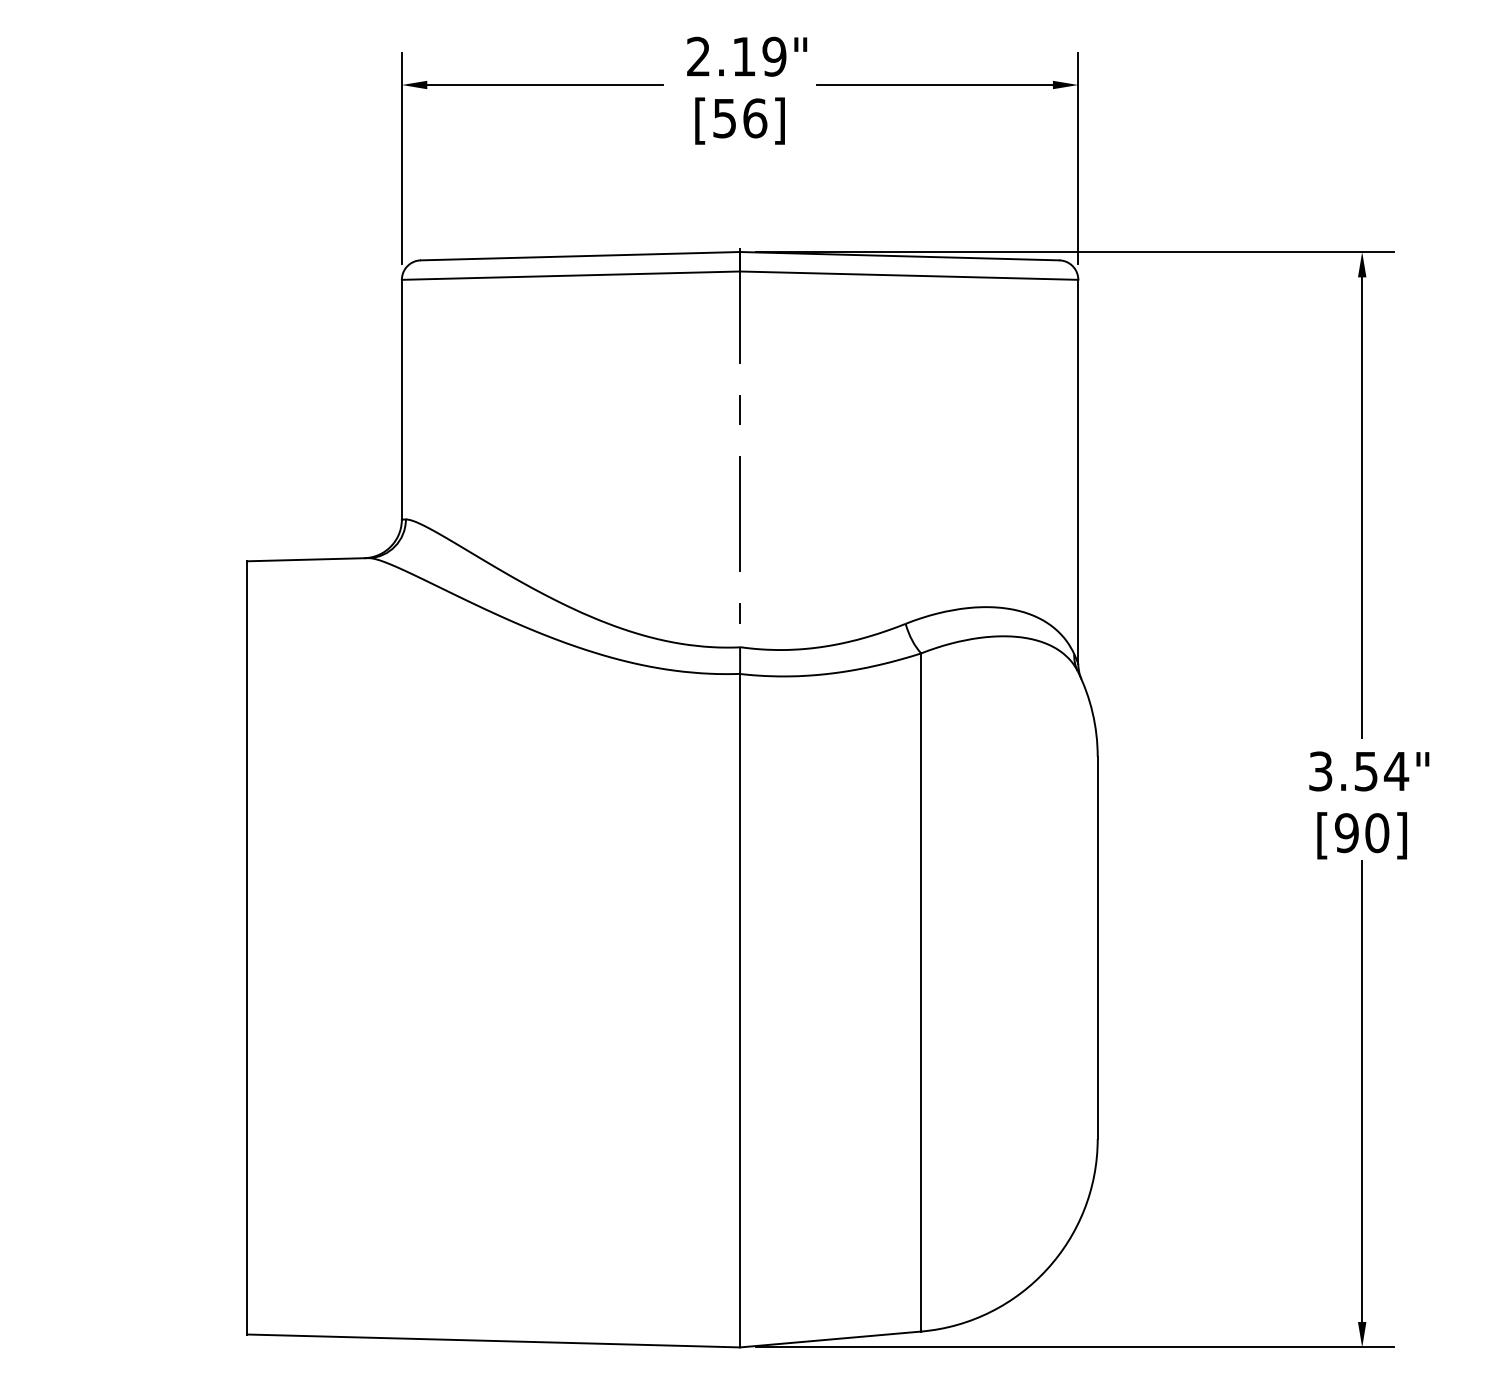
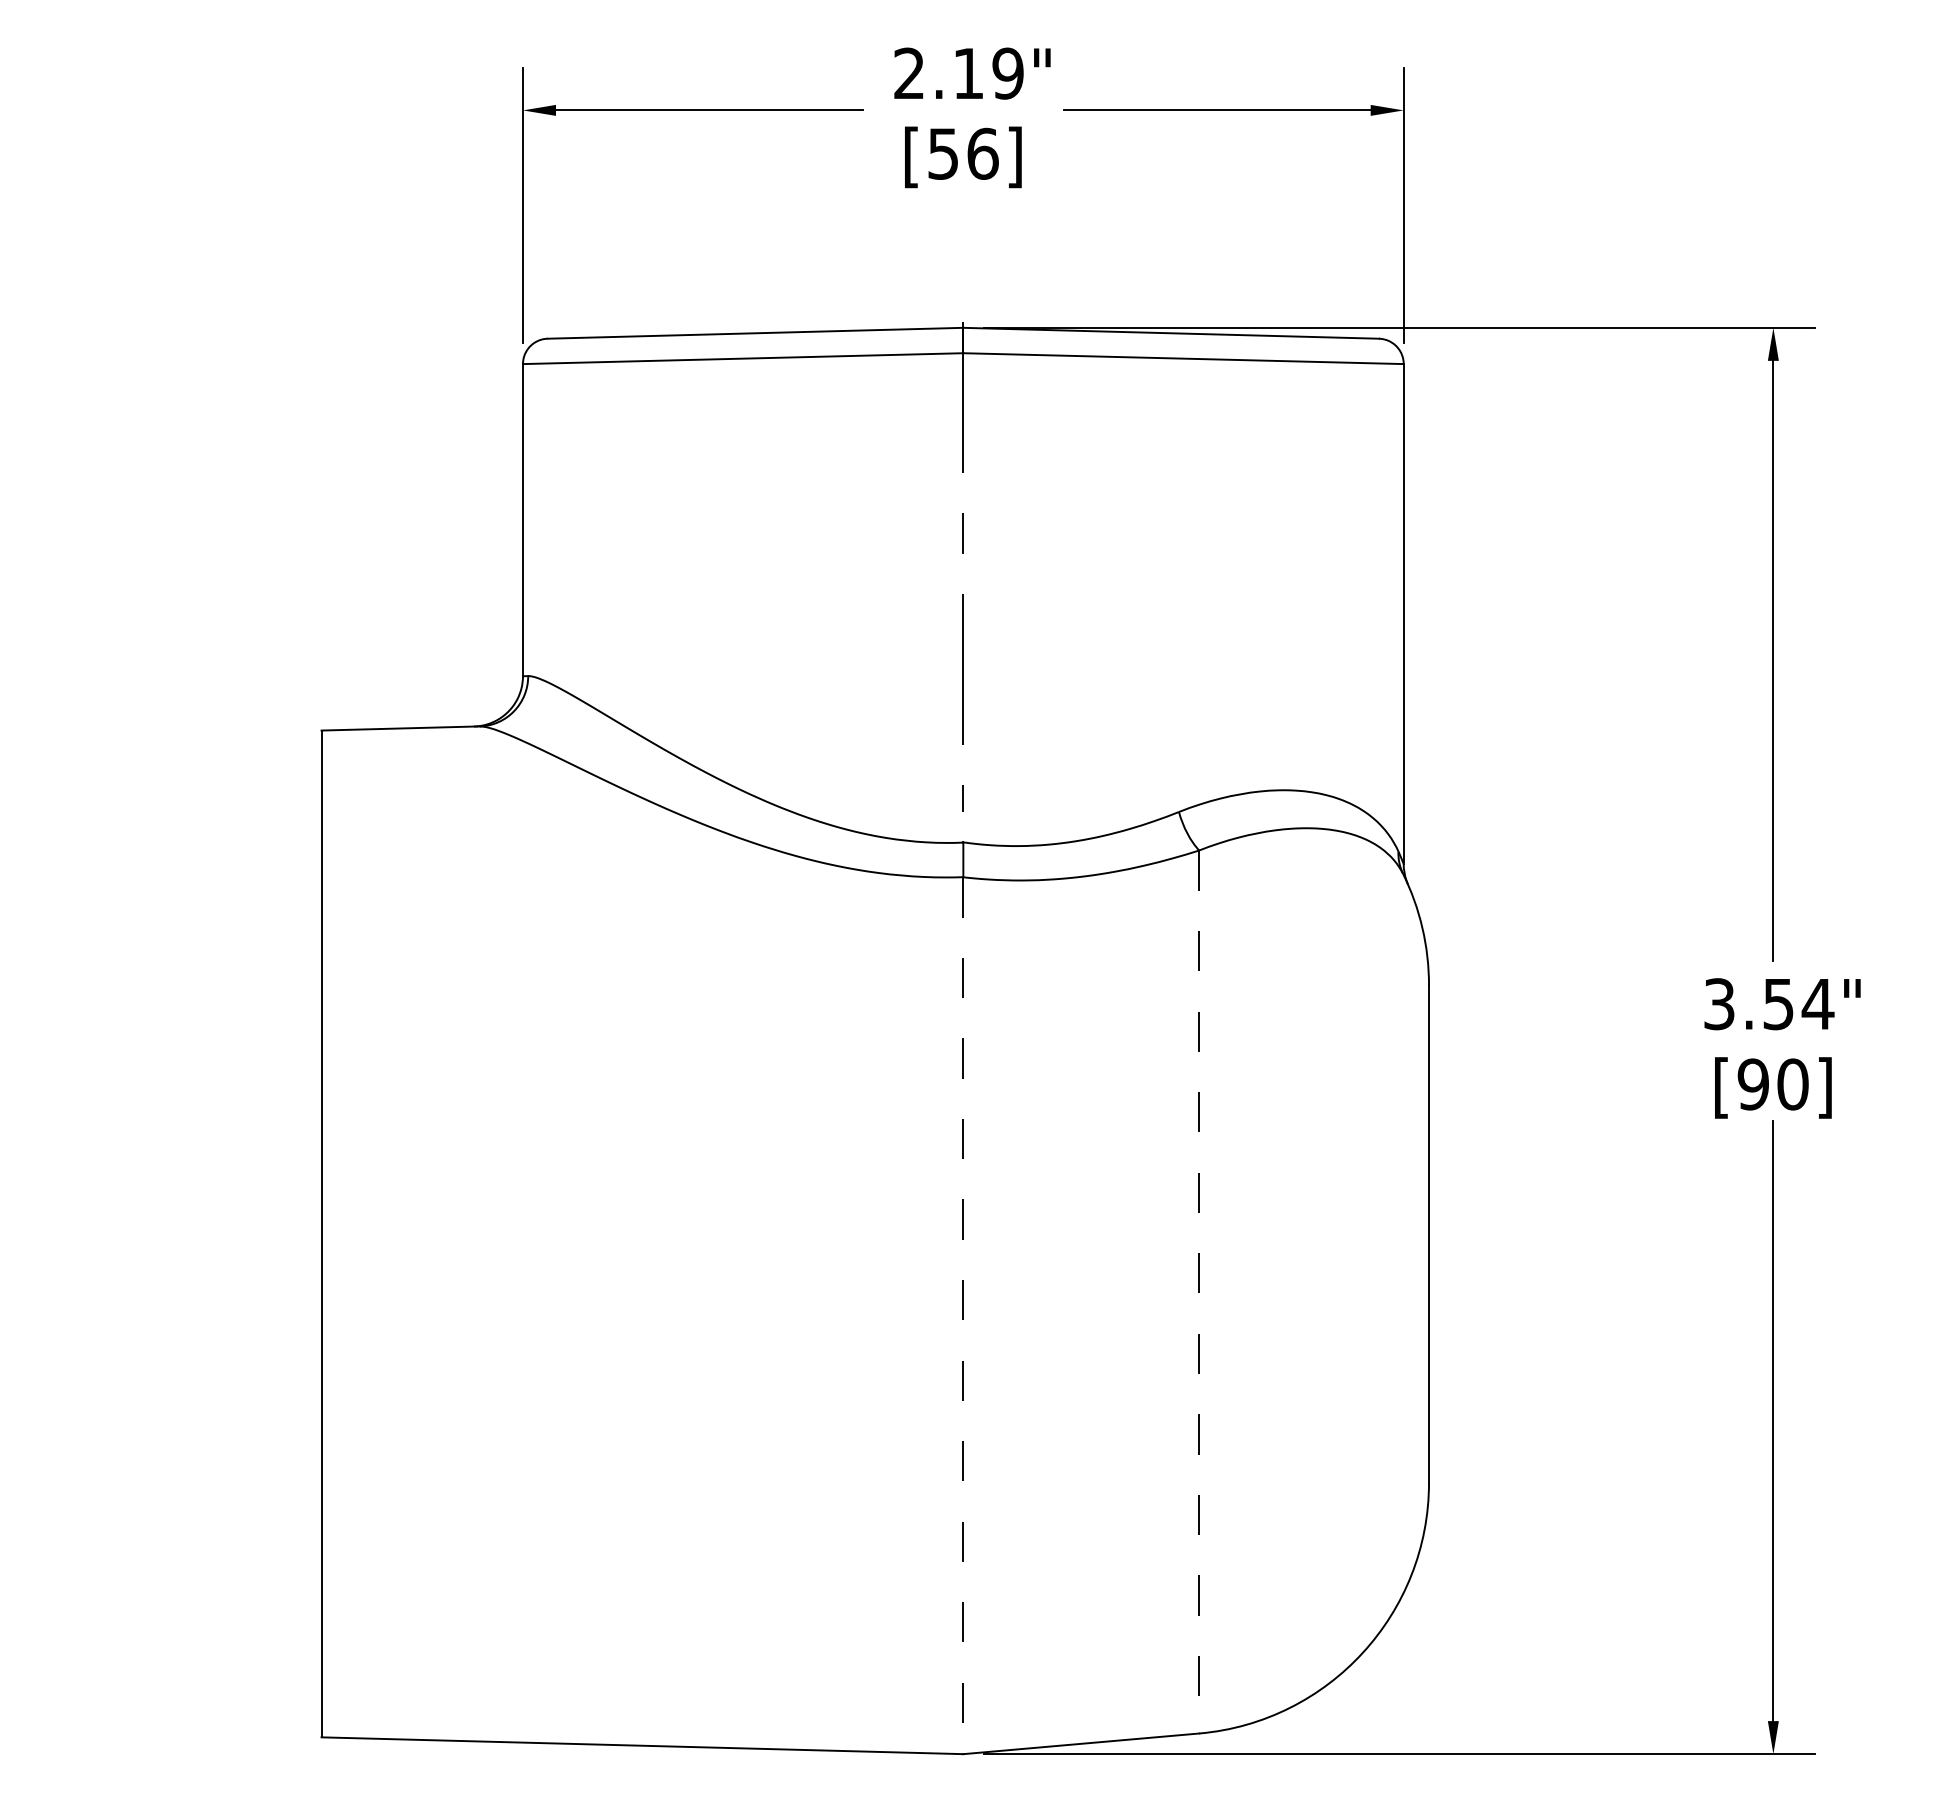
line: (921, 992) -> (1199, 1292), solid -> dashed
line: (740, 1011) -> (963, 1316), solid -> dashed

